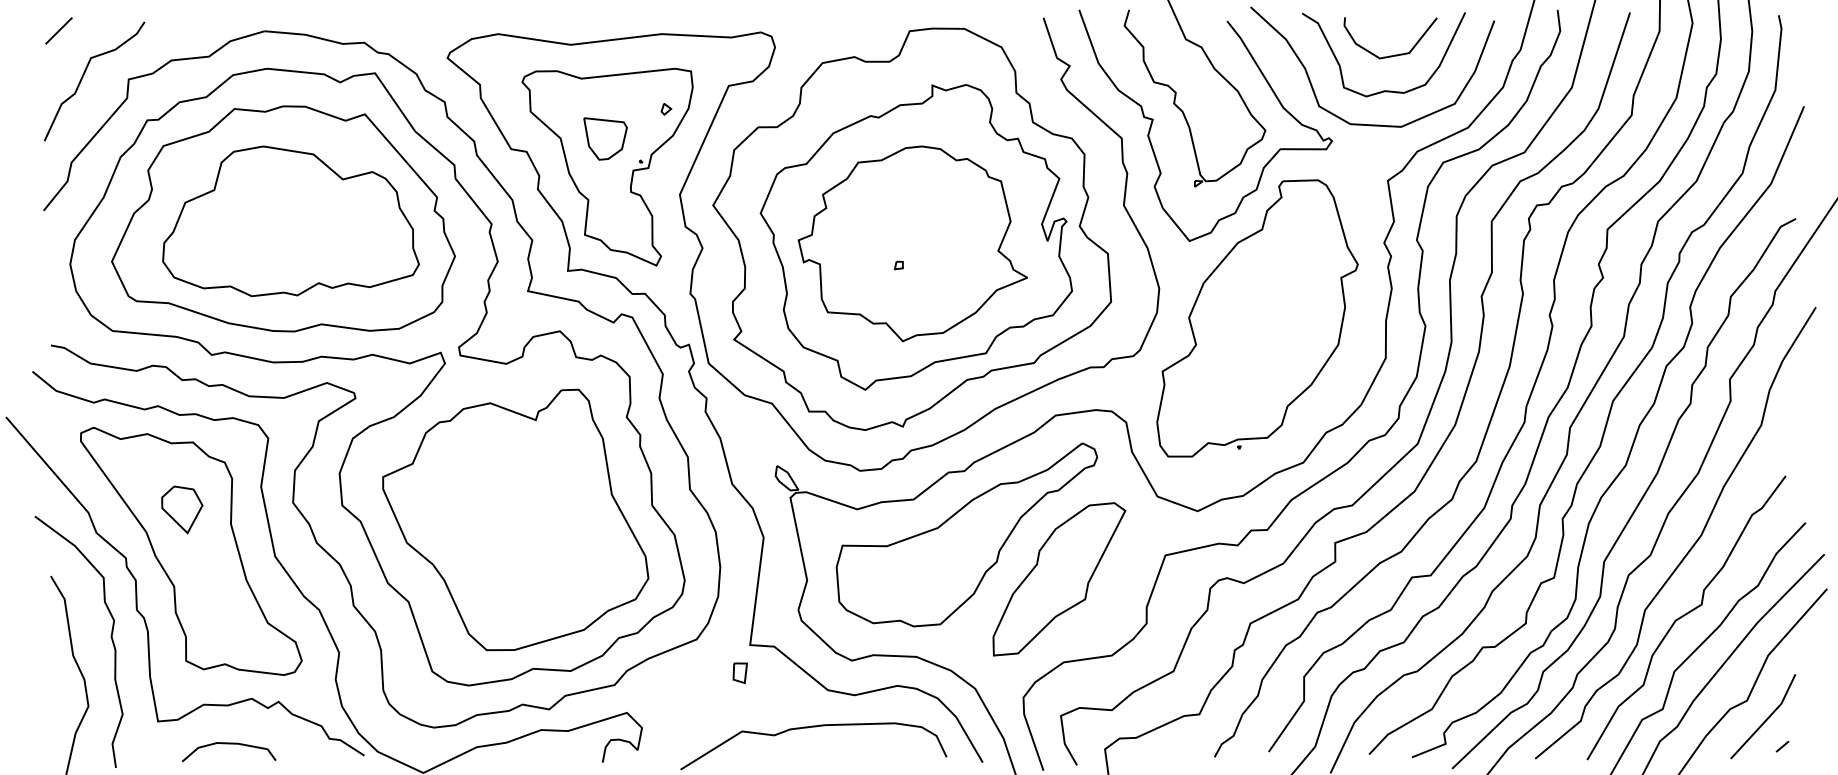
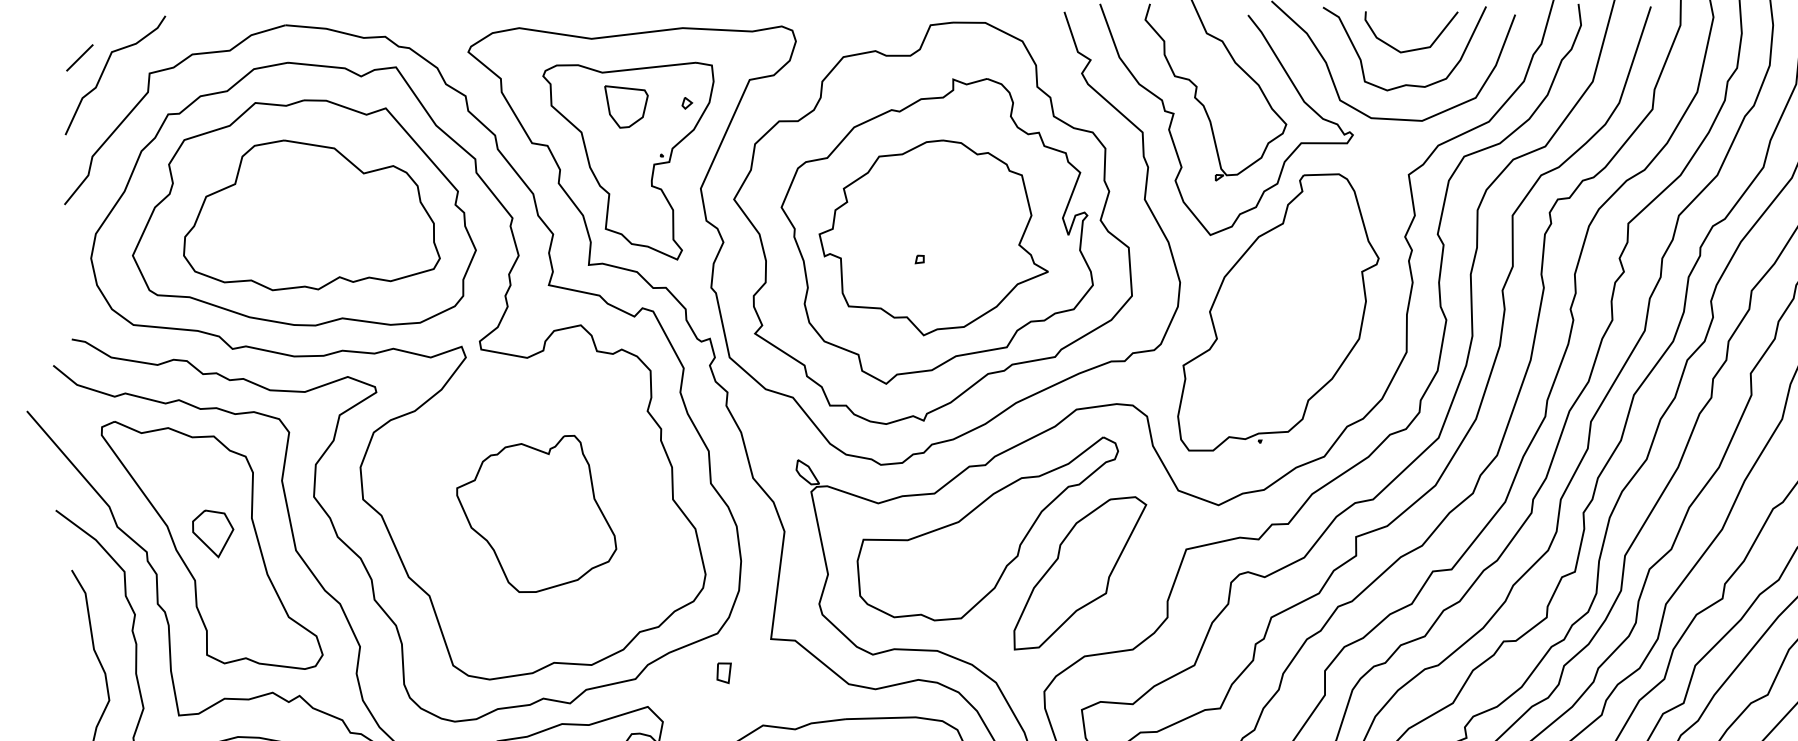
line: (58, 30) -> (79, 57), moved
part: (605, 138) -> (626, 106), moved
part: (182, 509) -> (213, 533), moved
part: (515, 519) -> (536, 513), size x0.6
part: (739, 673) -> (723, 673), moved

